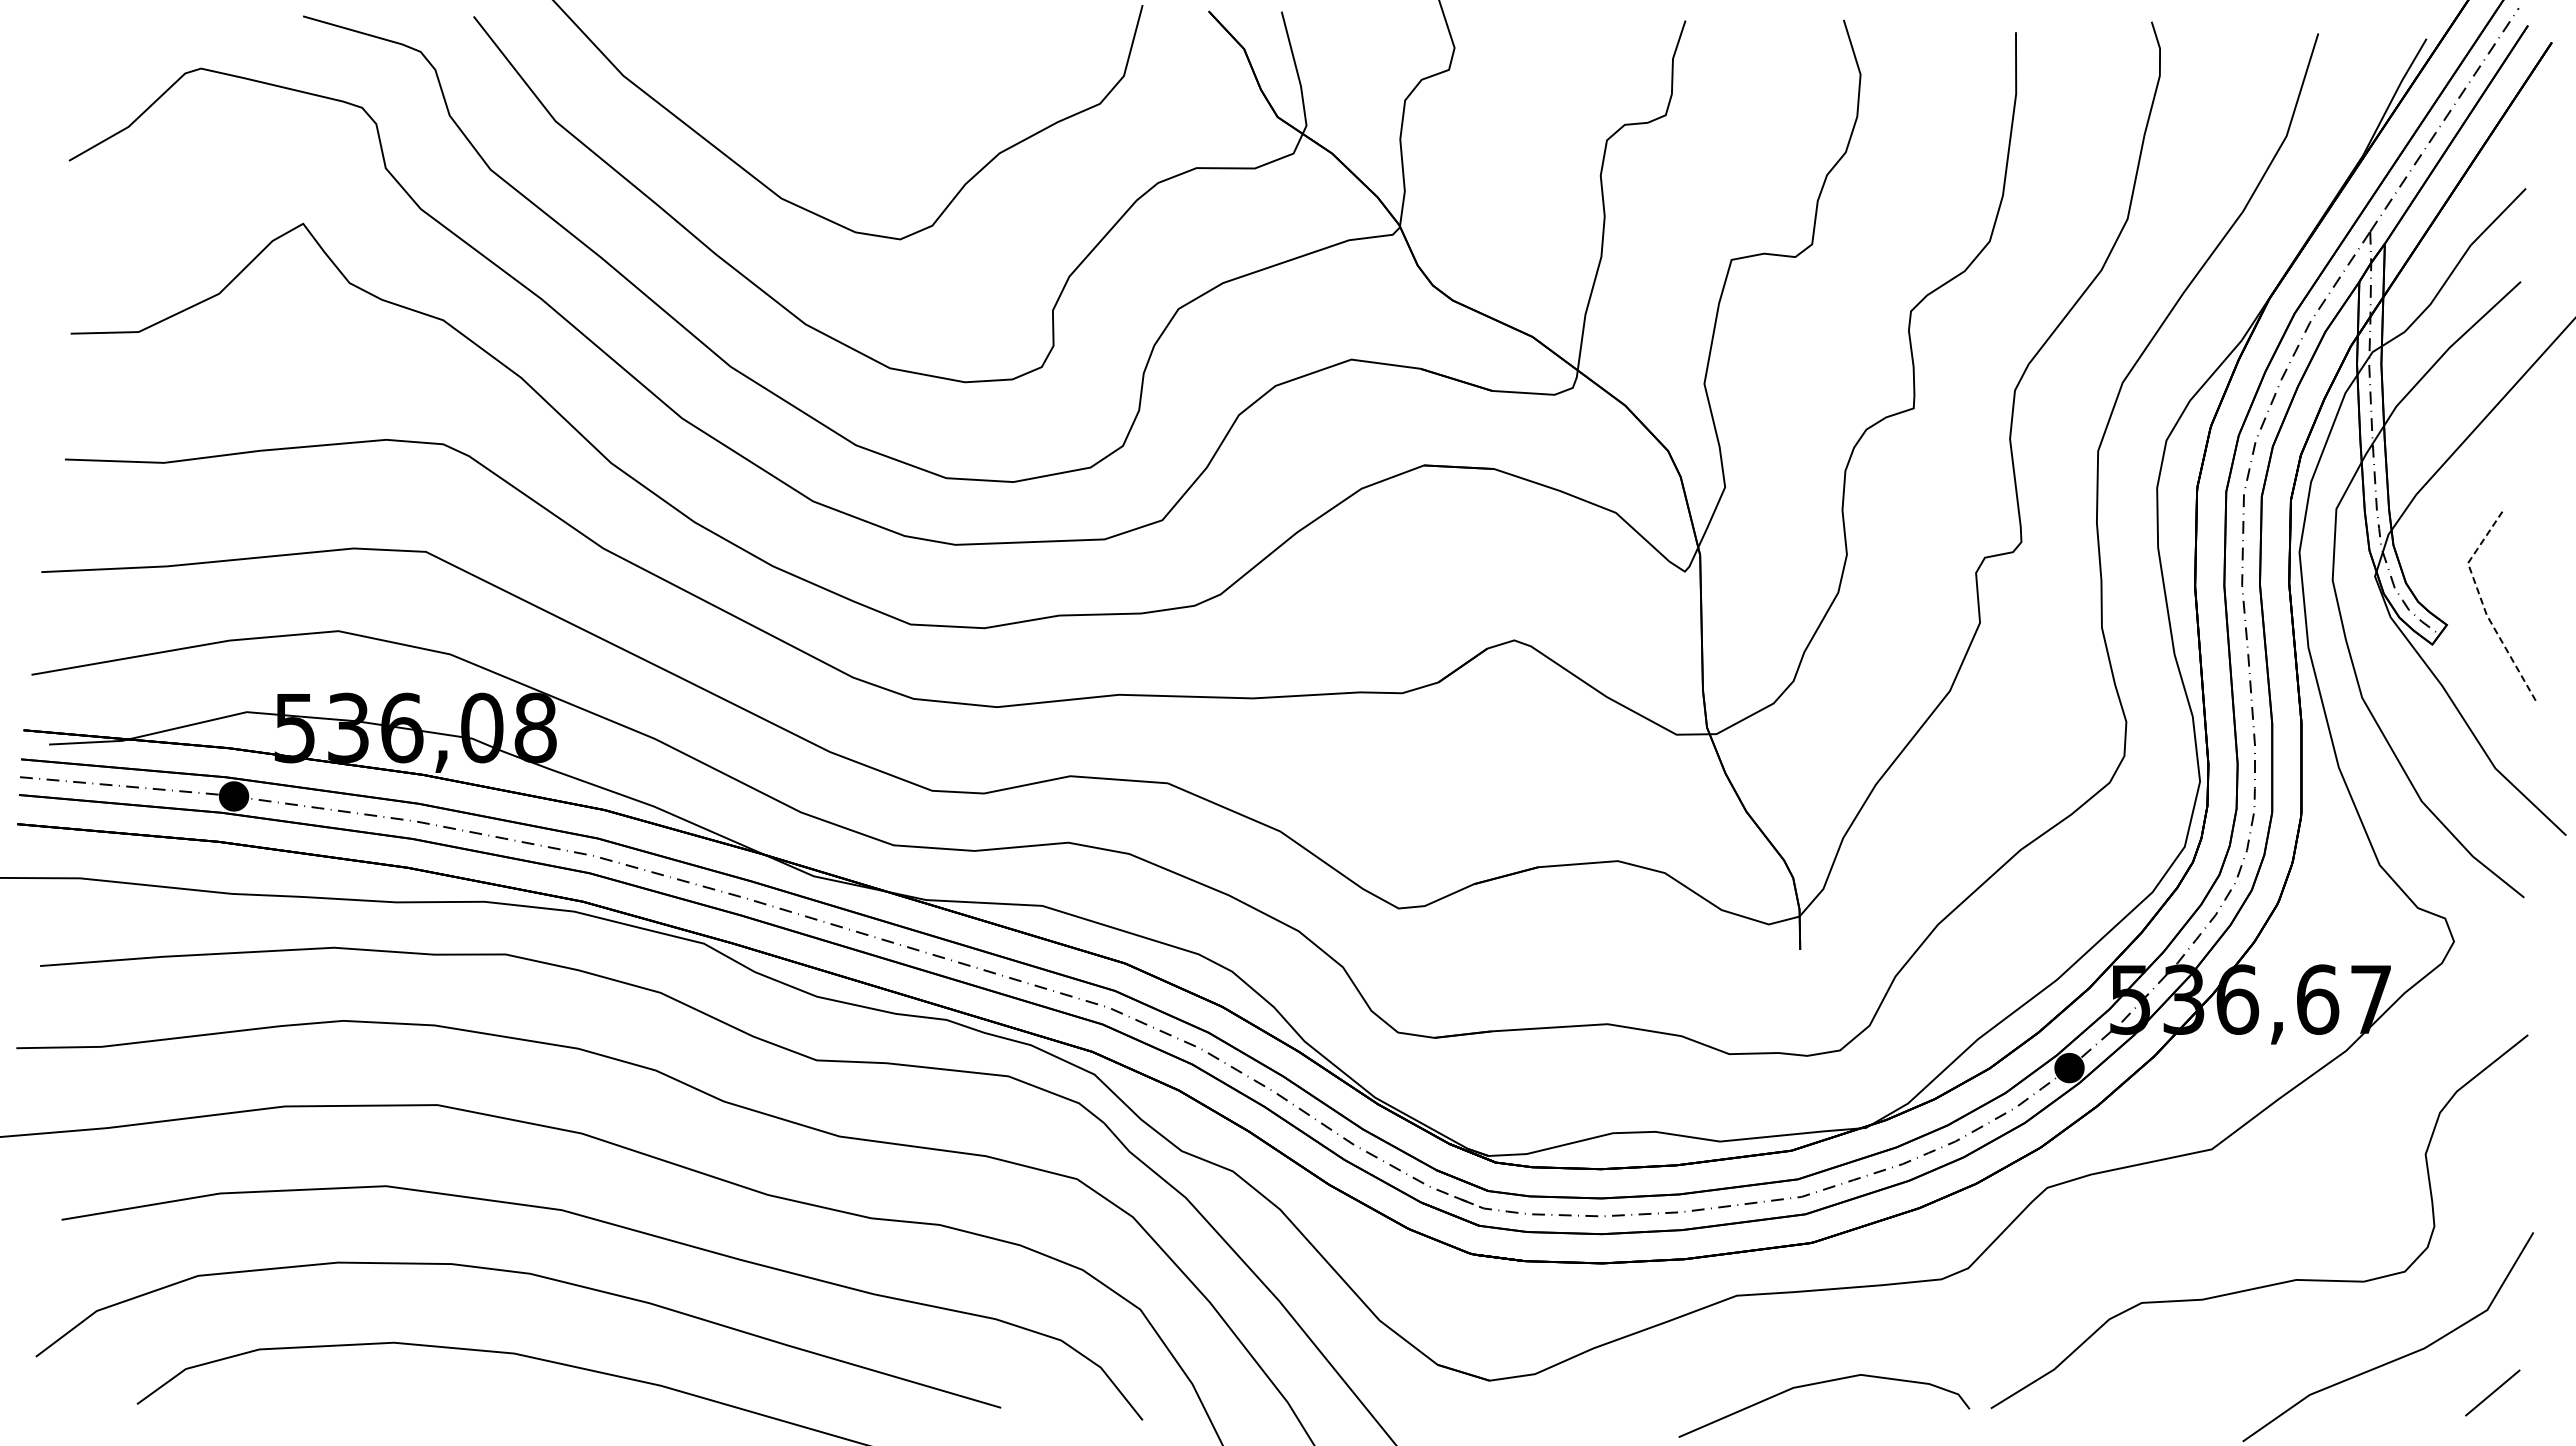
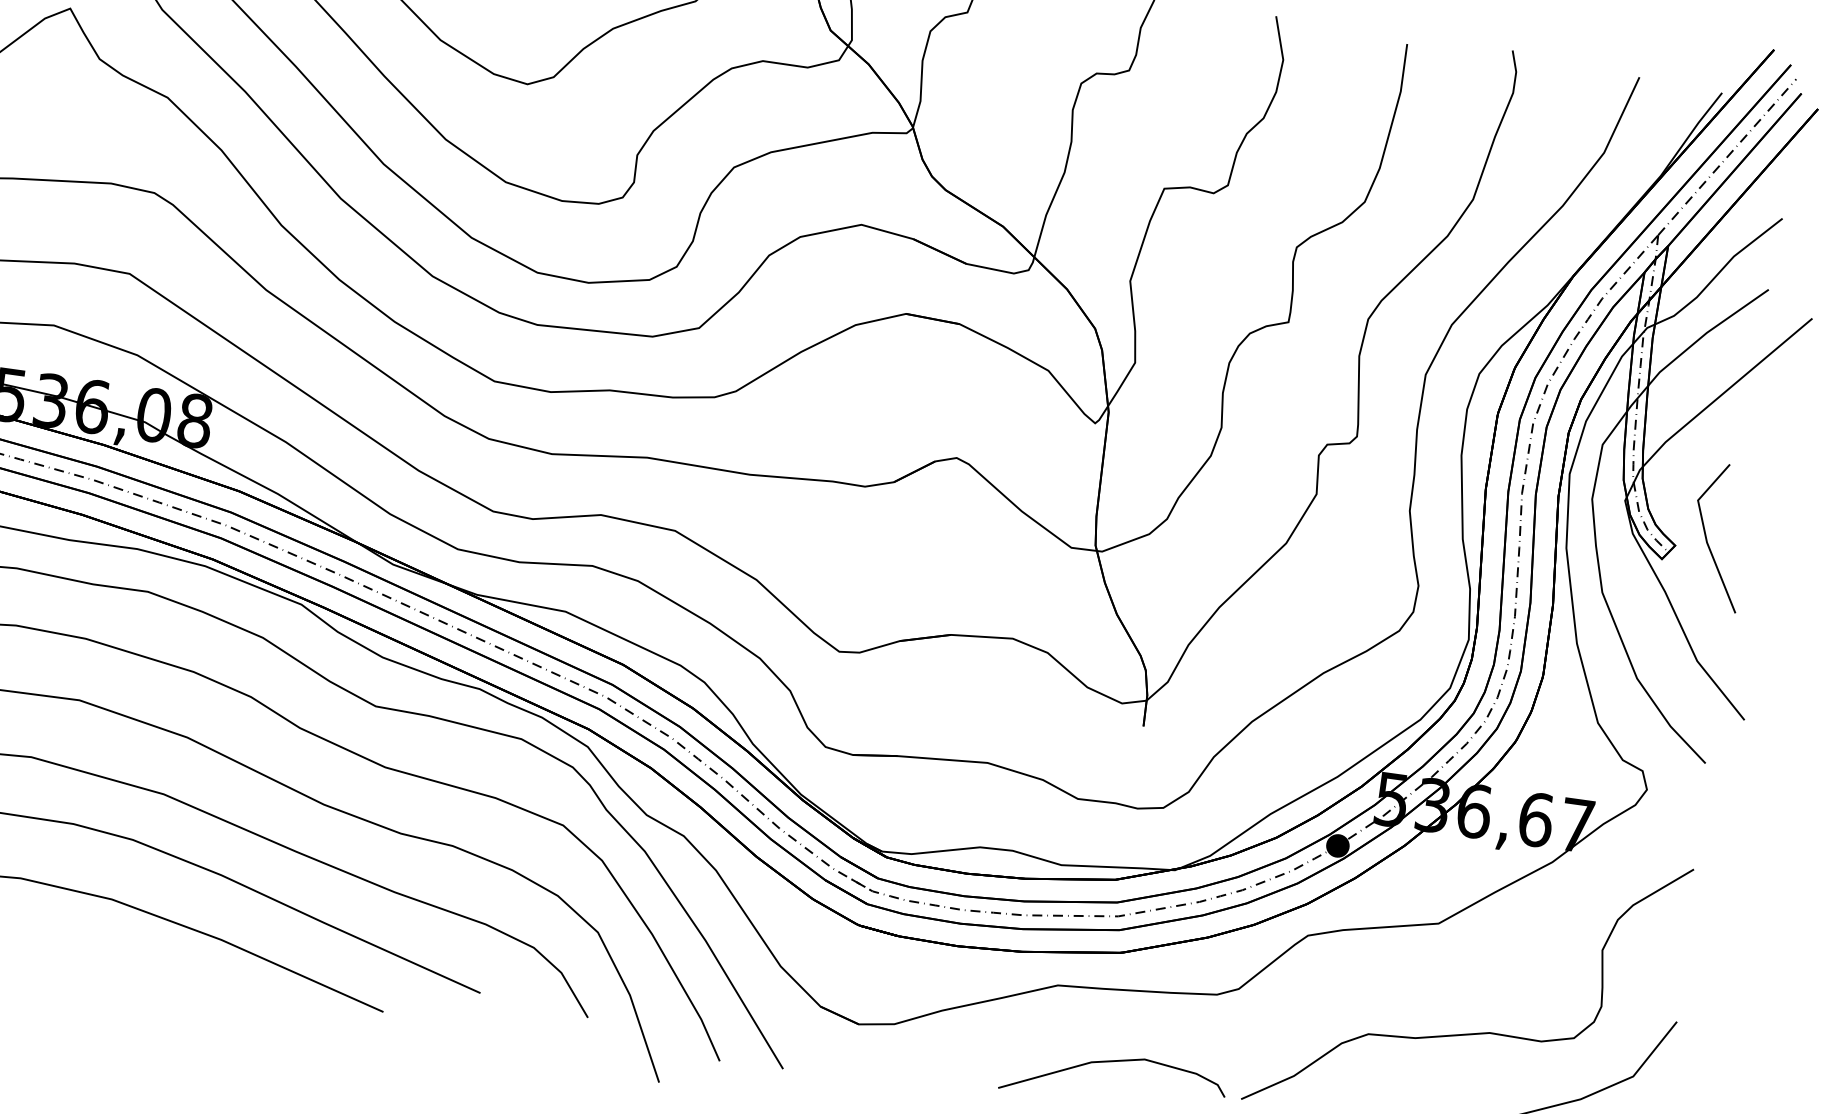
line: (2483, 606) -> (1705, 535), dashed -> solid

